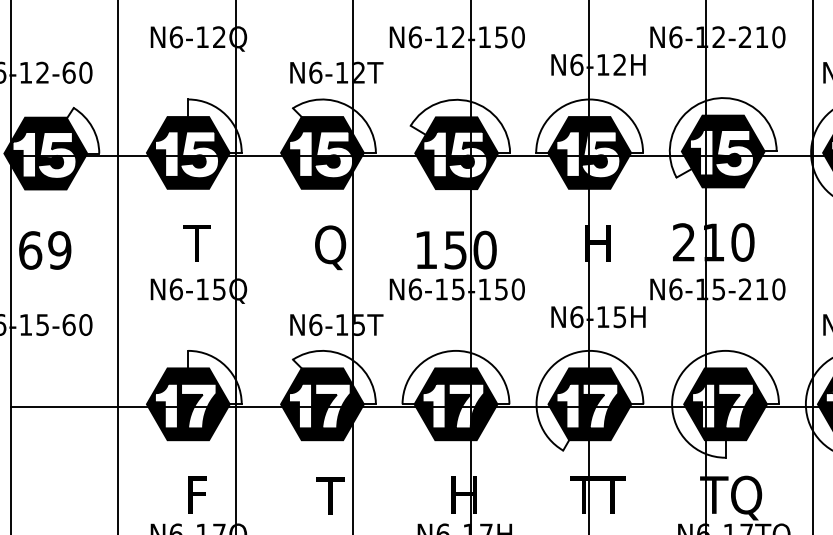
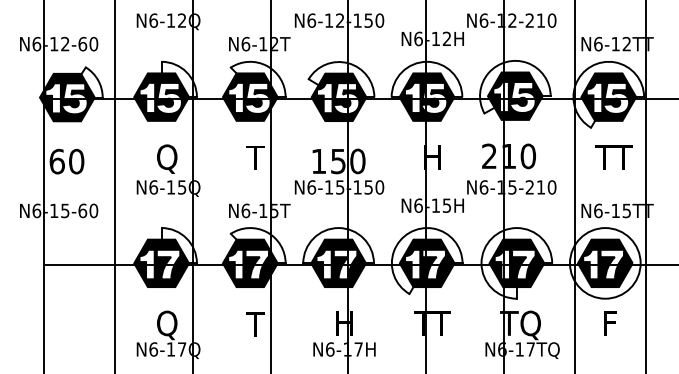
text: (197, 245) -> (167, 158), T -> Q
text: (330, 247) -> (255, 159), Q -> T
text: (59, 250) -> (76, 161), 69 -> 60
text: (197, 498) -> (167, 325), F -> Q

